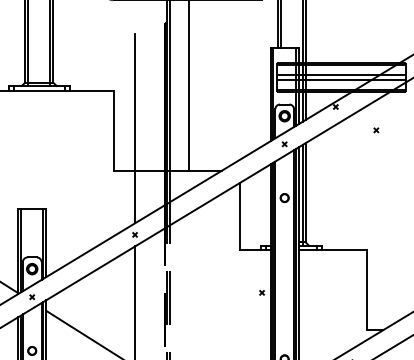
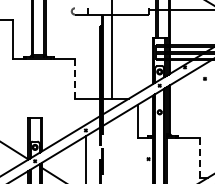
line: (134, 127) -> (85, 77), removed
line: (114, 131) -> (75, 79), solid -> dashed
line: (367, 289) -> (200, 157), solid -> dashed

